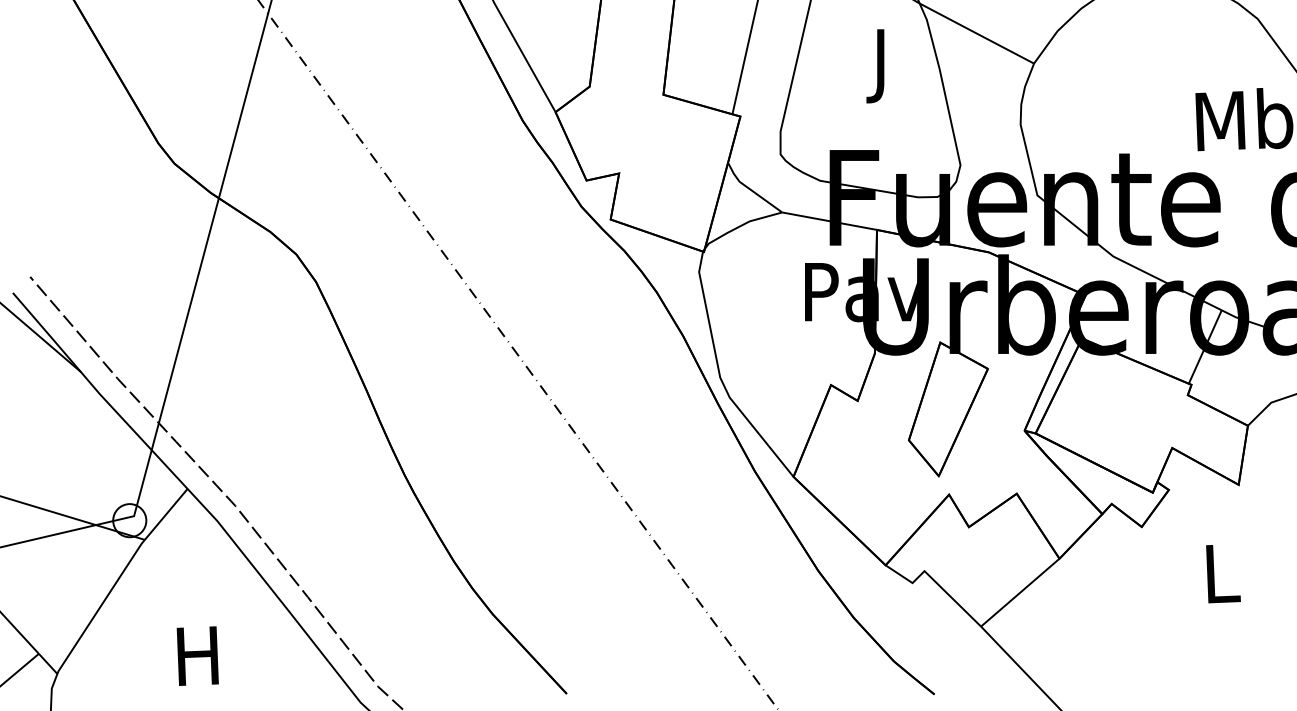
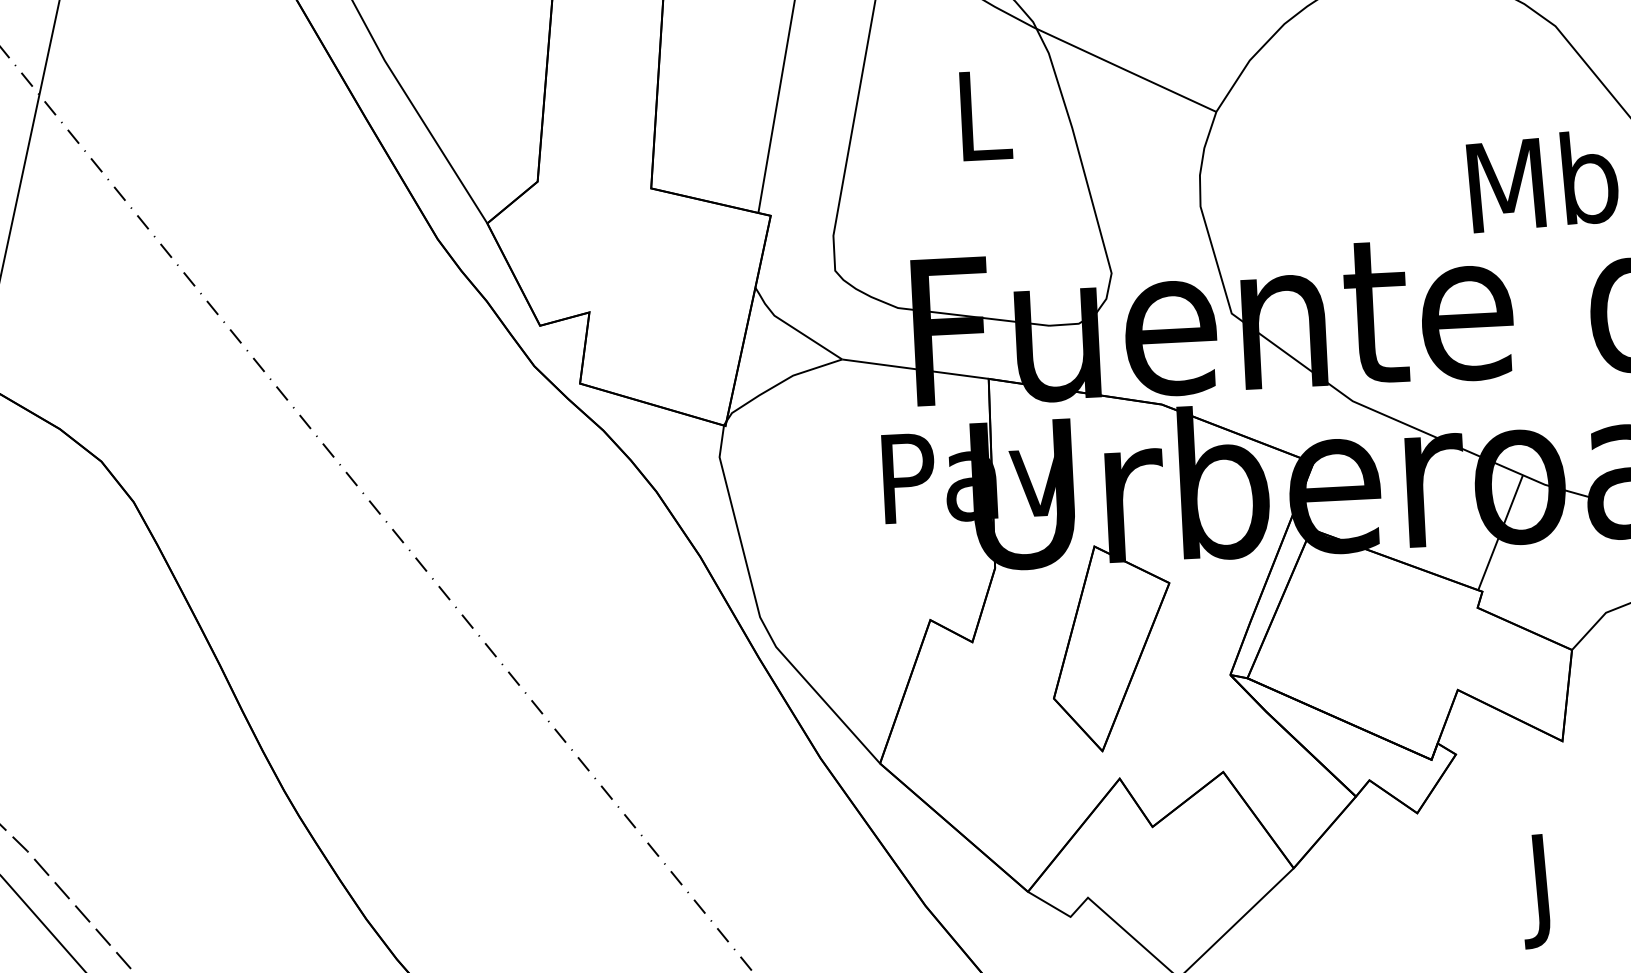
text: (882, 66) -> (984, 128), J -> L
text: (1223, 581) -> (1546, 890), L -> J

